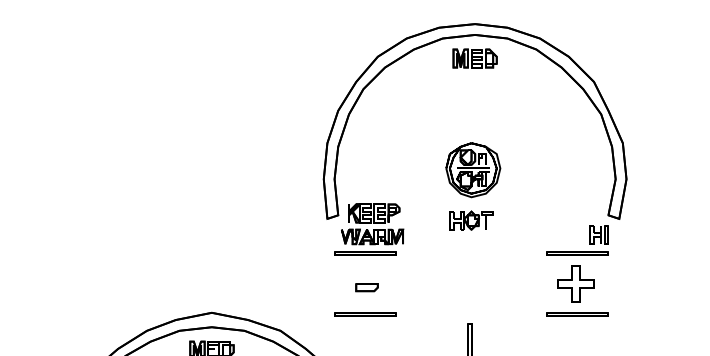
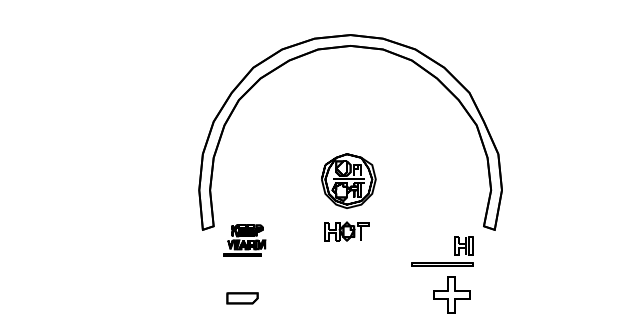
part: (474, 58) -> (349, 69), removed
part: (369, 229) -> (244, 240), size x0.6
part: (577, 251) -> (441, 262), moved
part: (366, 287) -> (241, 298), size x1.4

